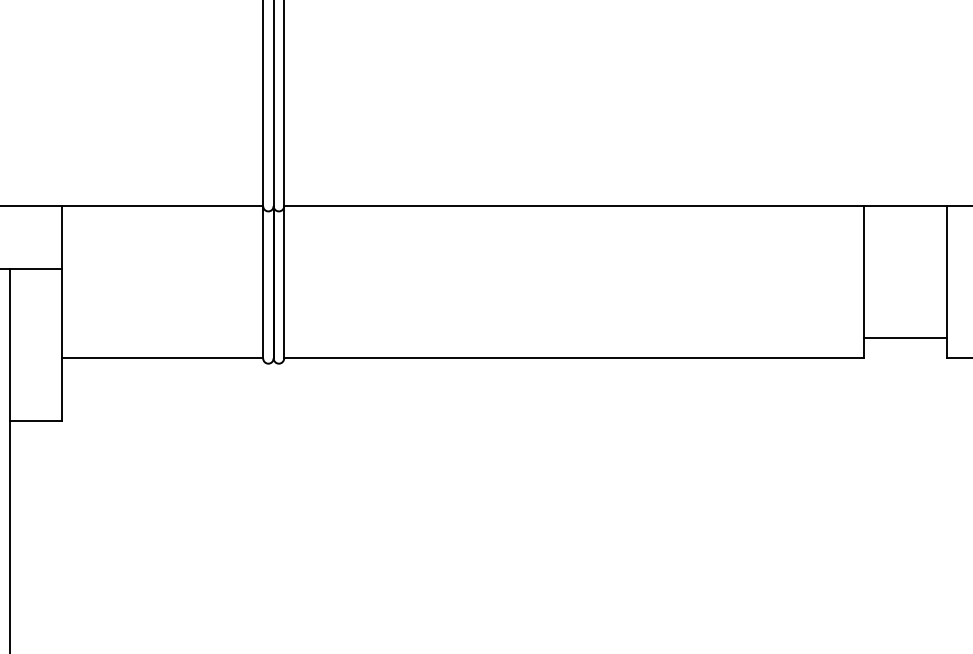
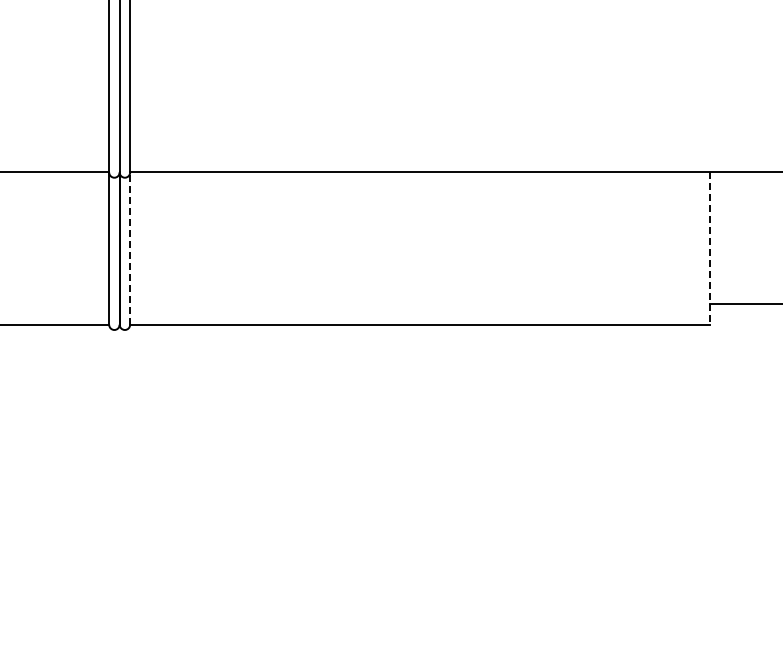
line: (284, 281) -> (130, 247), solid -> dashed
line: (863, 282) -> (709, 248), solid -> dashed

